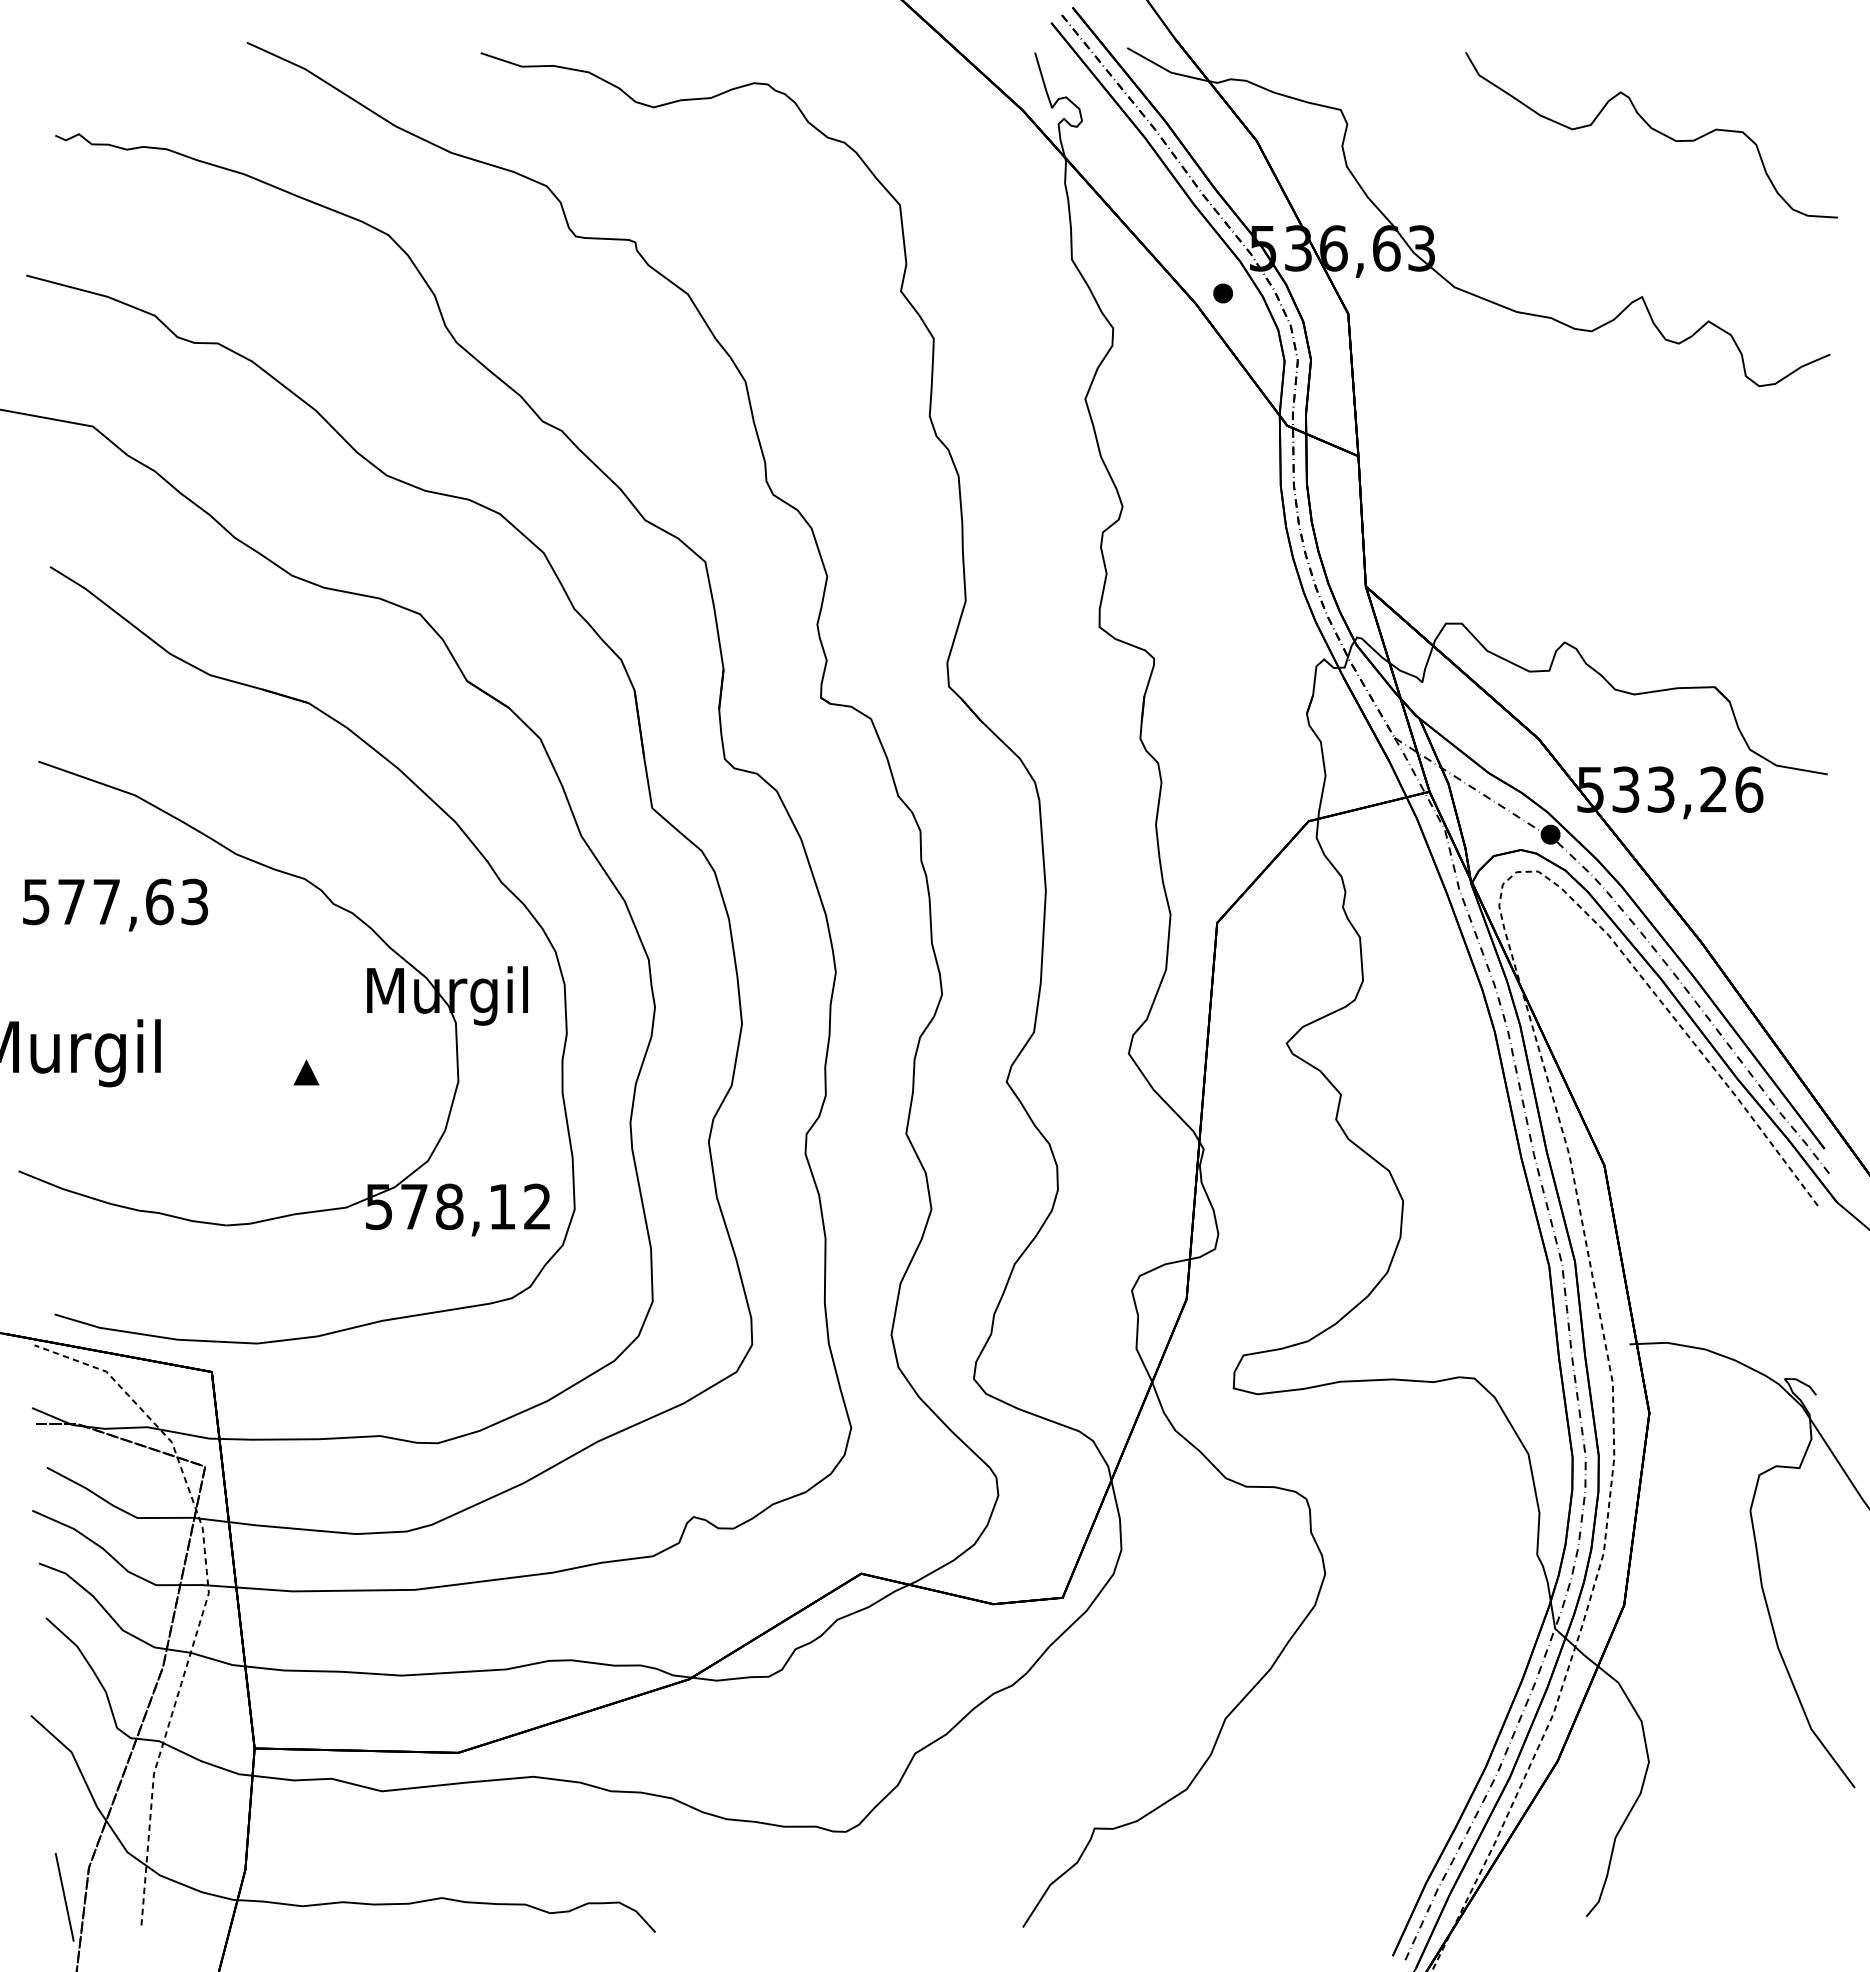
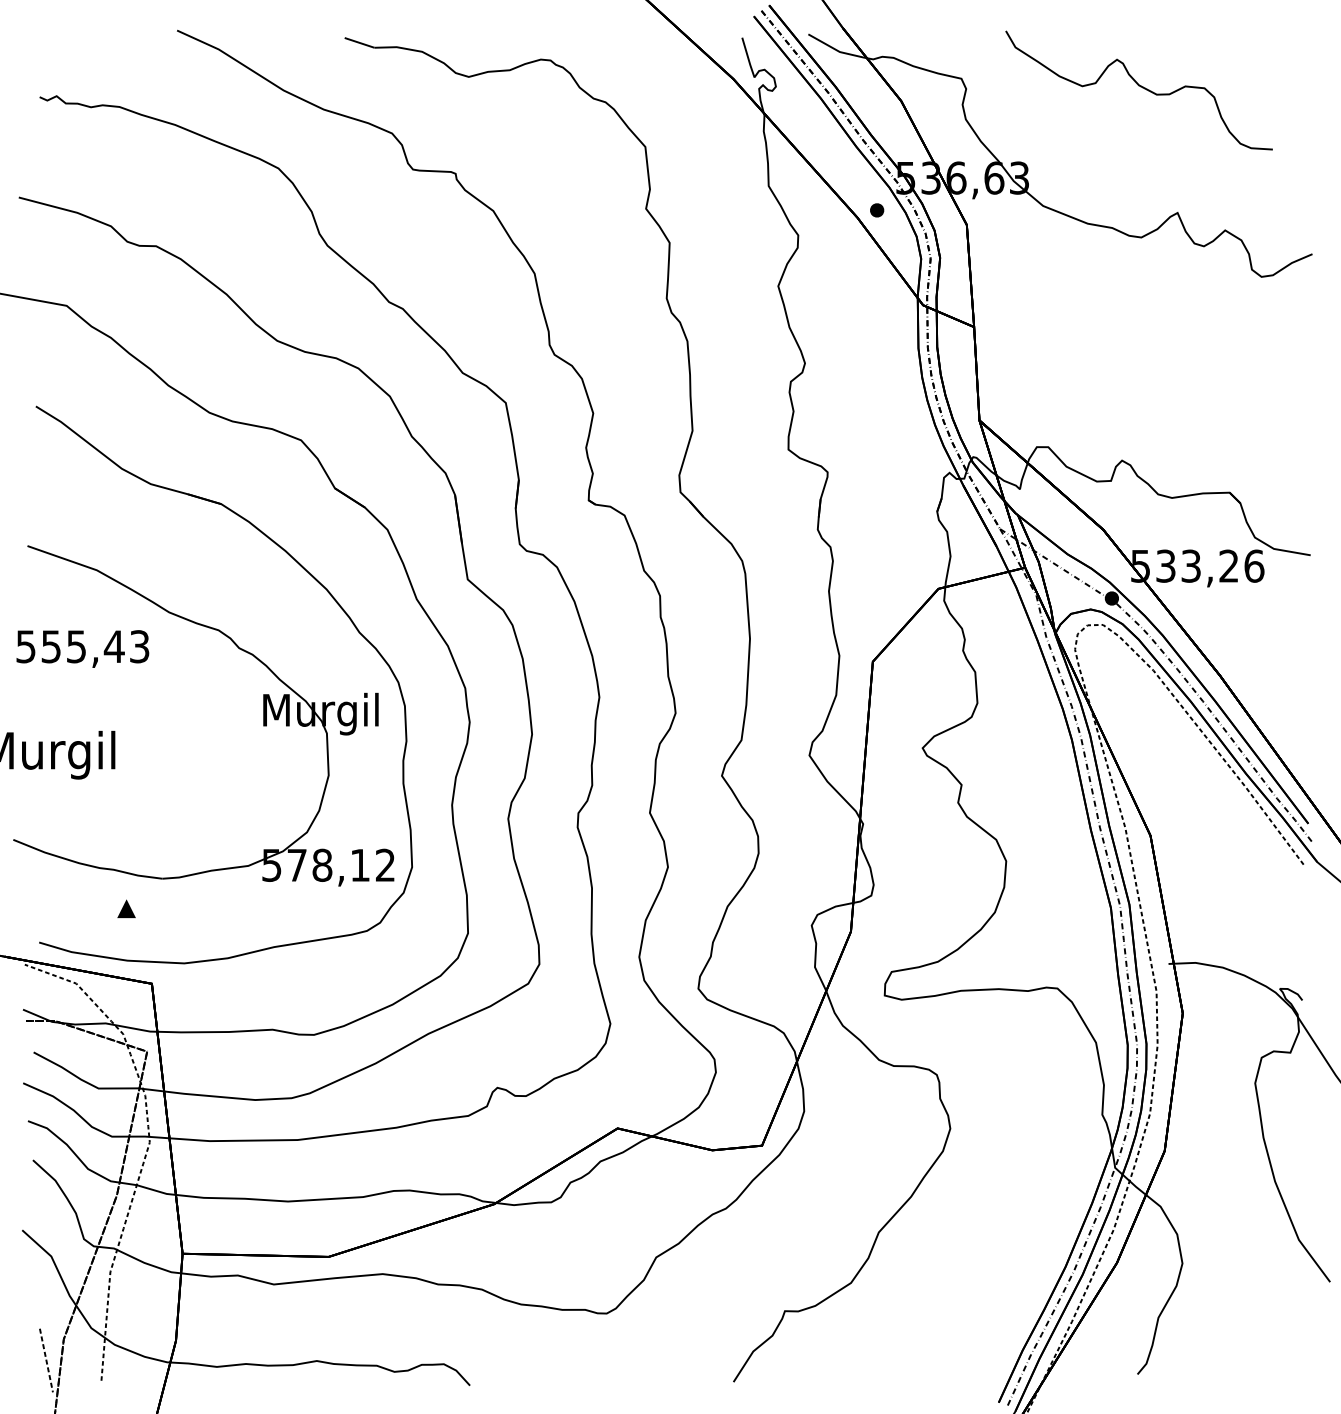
curve: (1653, 130) -> (1140, 87), moved
text: (116, 901) -> (83, 646), 577,63 -> 555,43
part: (306, 1072) -> (126, 908), moved
line: (64, 1897) -> (46, 1360), solid -> dashed

